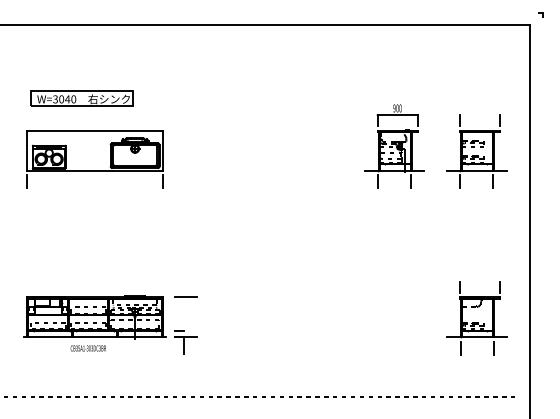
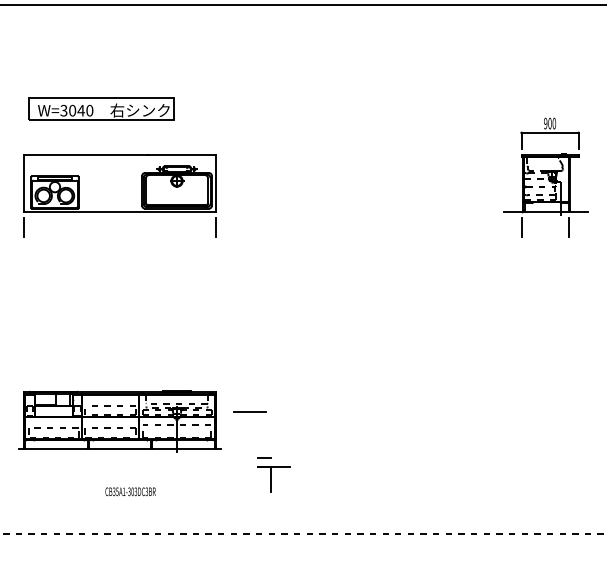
line: (185, 296) -> (248, 410), moved
part: (185, 342) -> (272, 474), moved
text: (87, 348) -> (129, 491), moved

